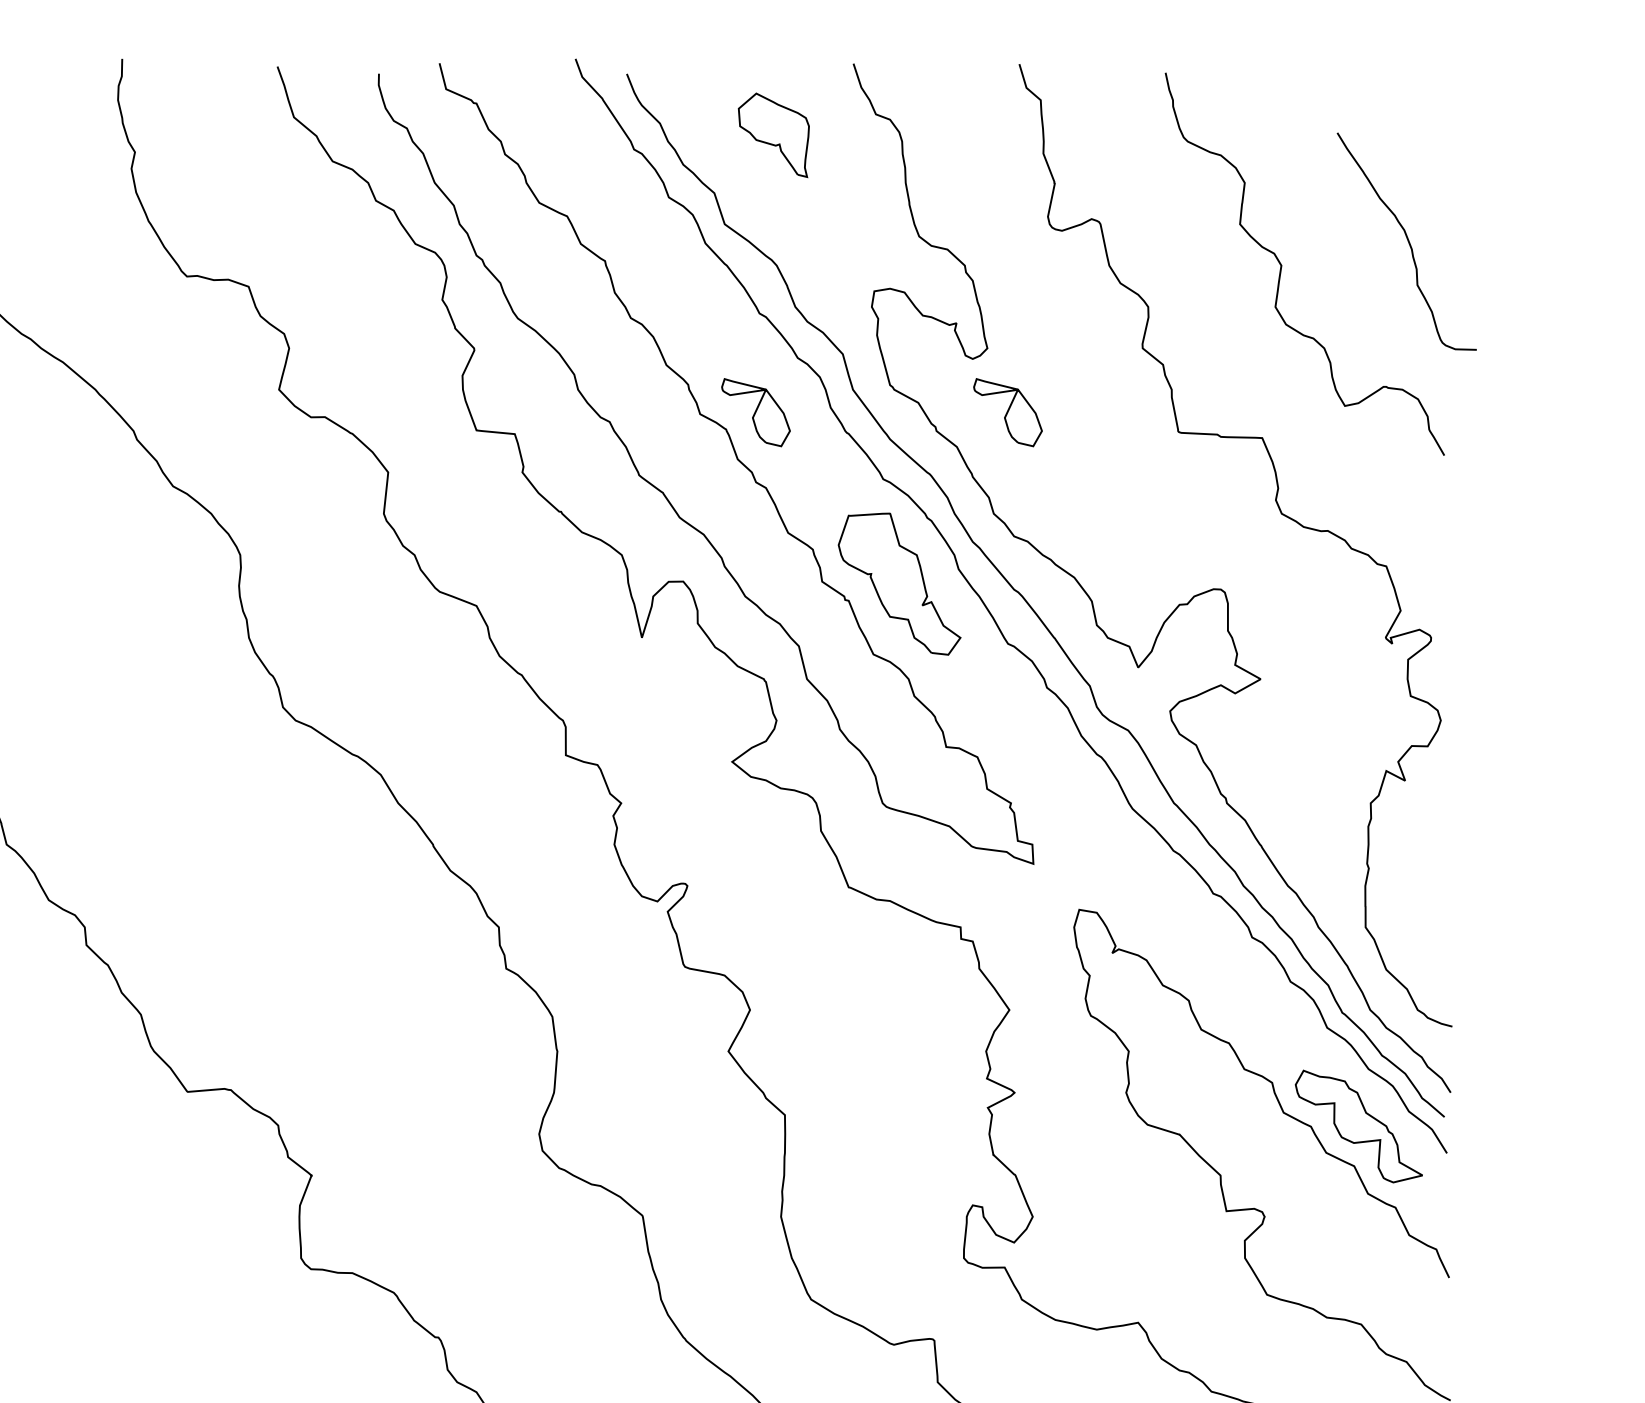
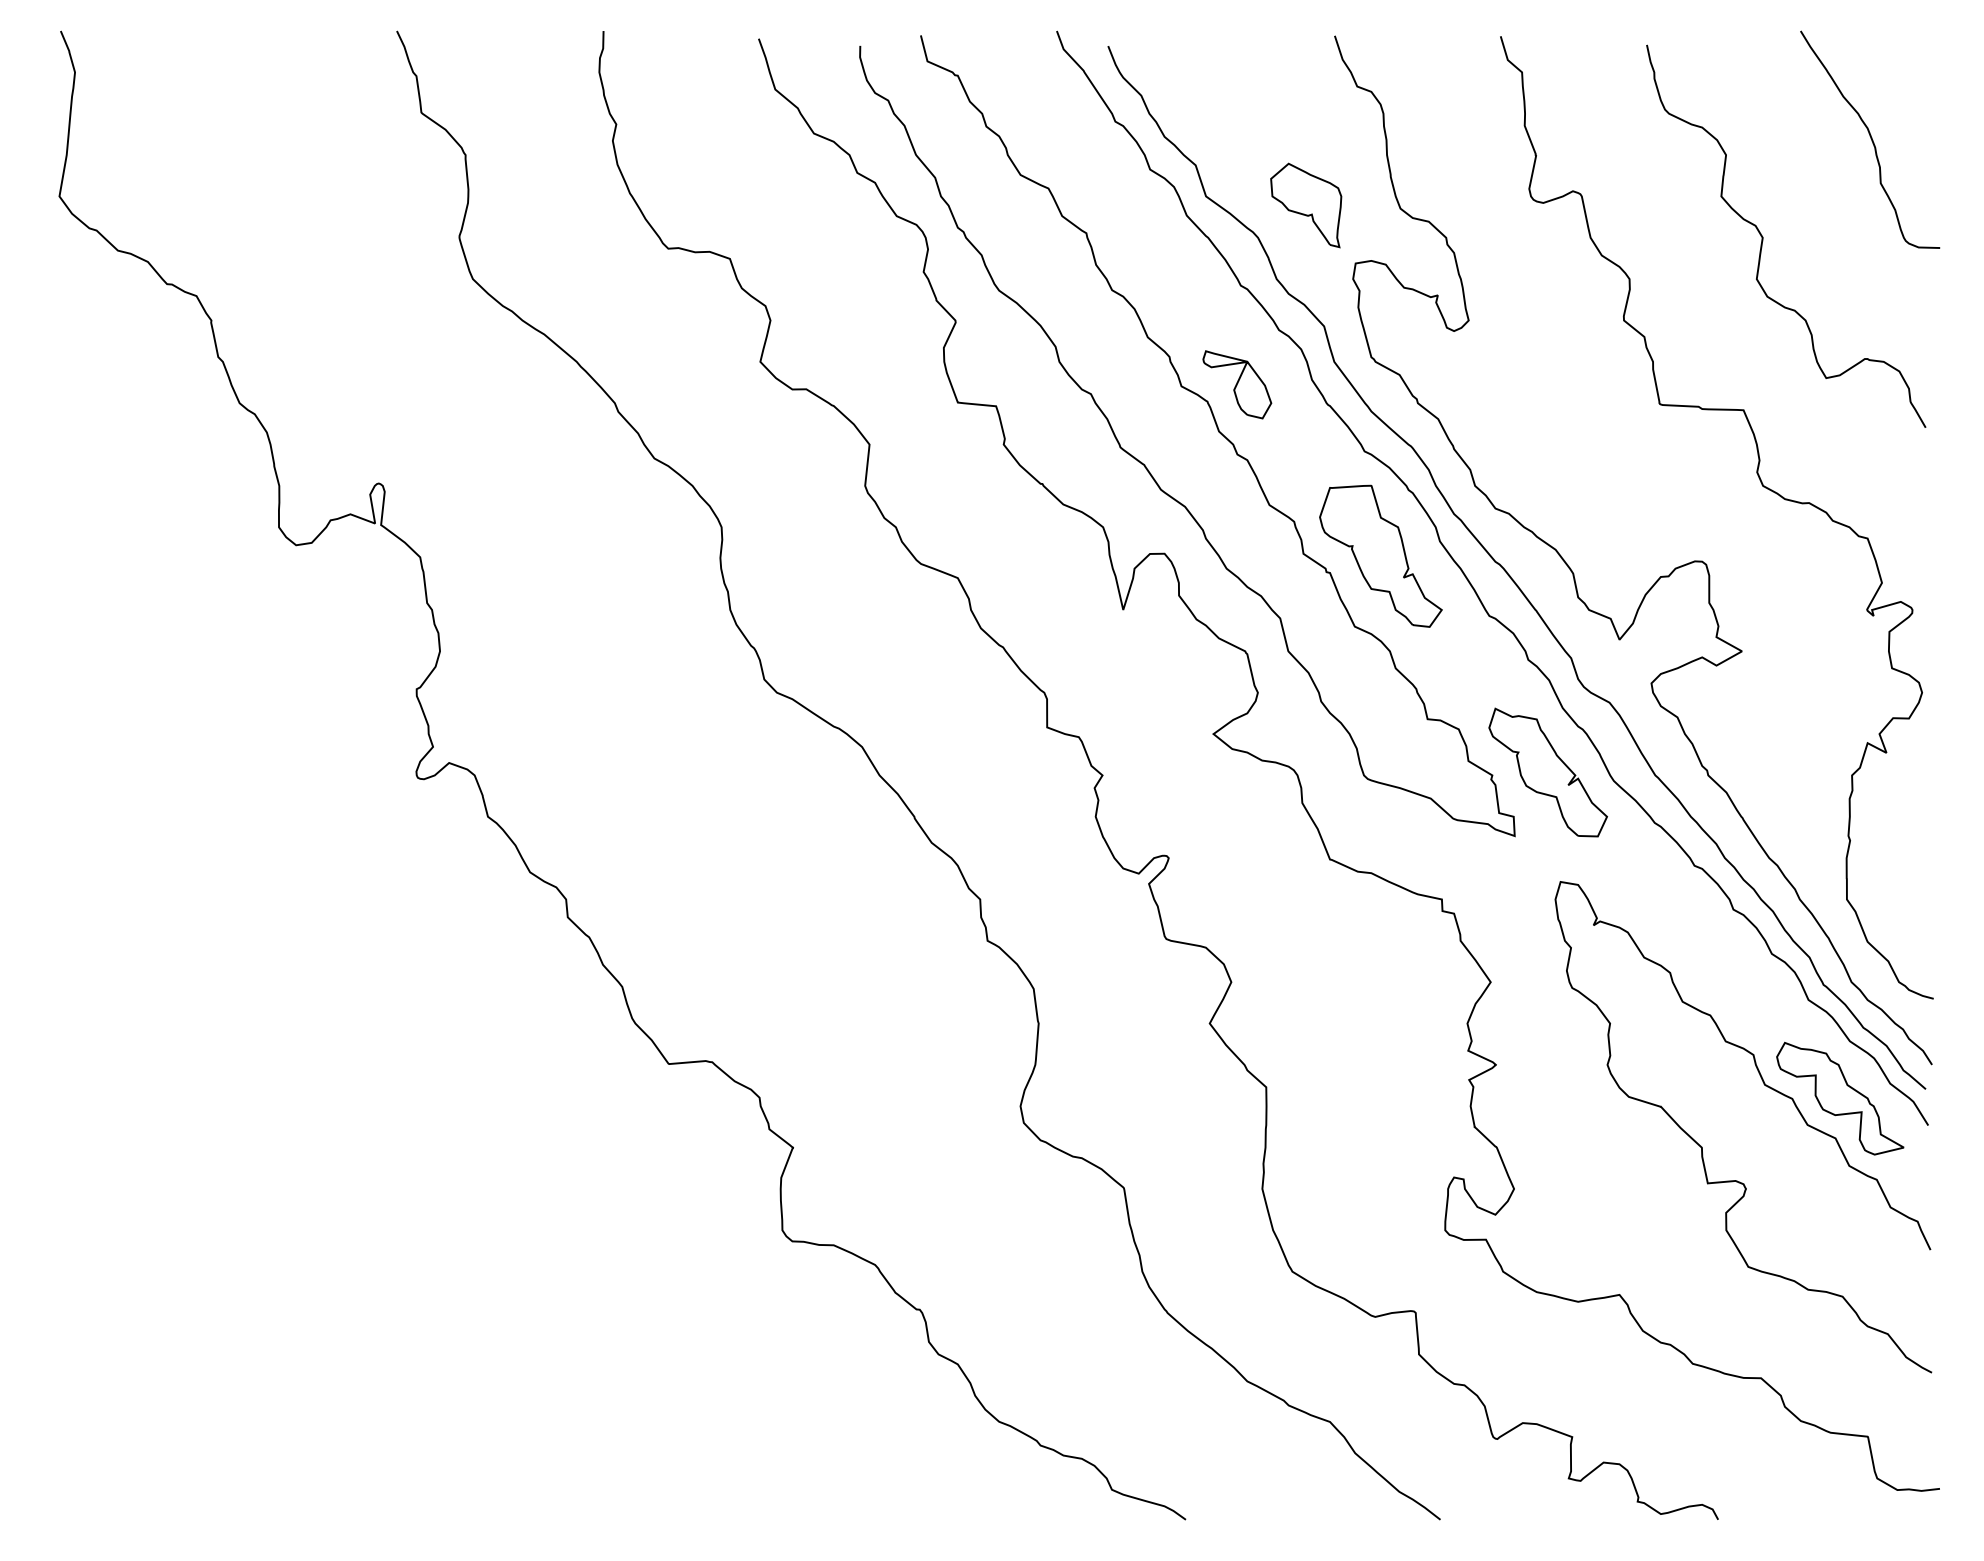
part: (774, 135) -> (1306, 205), moved
curve: (1407, 240) -> (1870, 138), moved
part: (1008, 412) -> (1489, 384), removed
part: (1066, 800) -> (1547, 772), added

